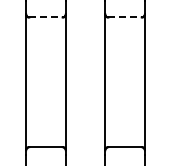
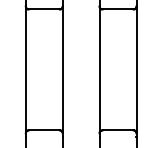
line: (45, 17) -> (43, 9), dashed -> solid
line: (125, 17) -> (118, 9), dashed -> solid

